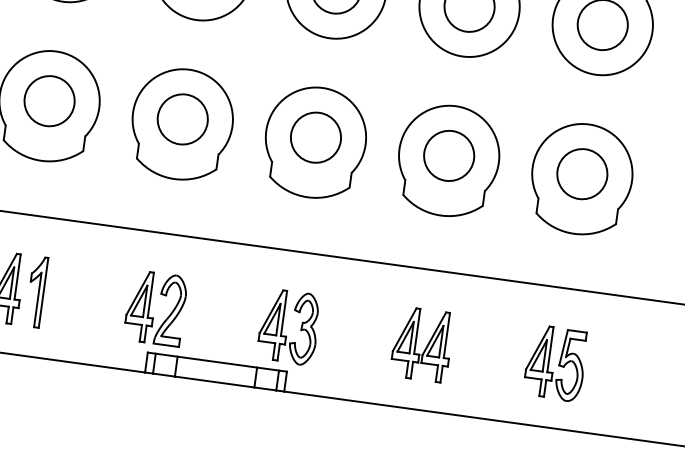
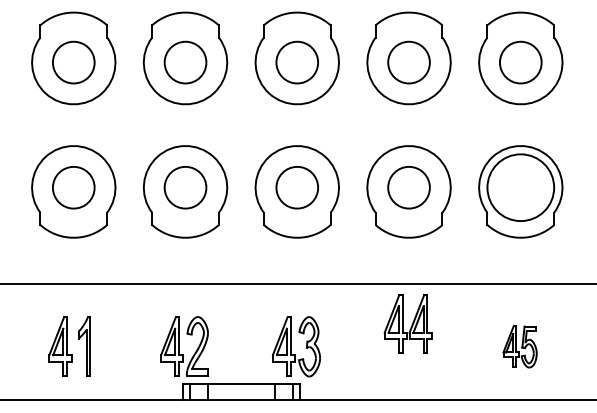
circle: (582, 173) -> (520, 187), size x1.6
part: (421, 343) -> (407, 323), moved
part: (554, 363) -> (519, 346), size x0.7

